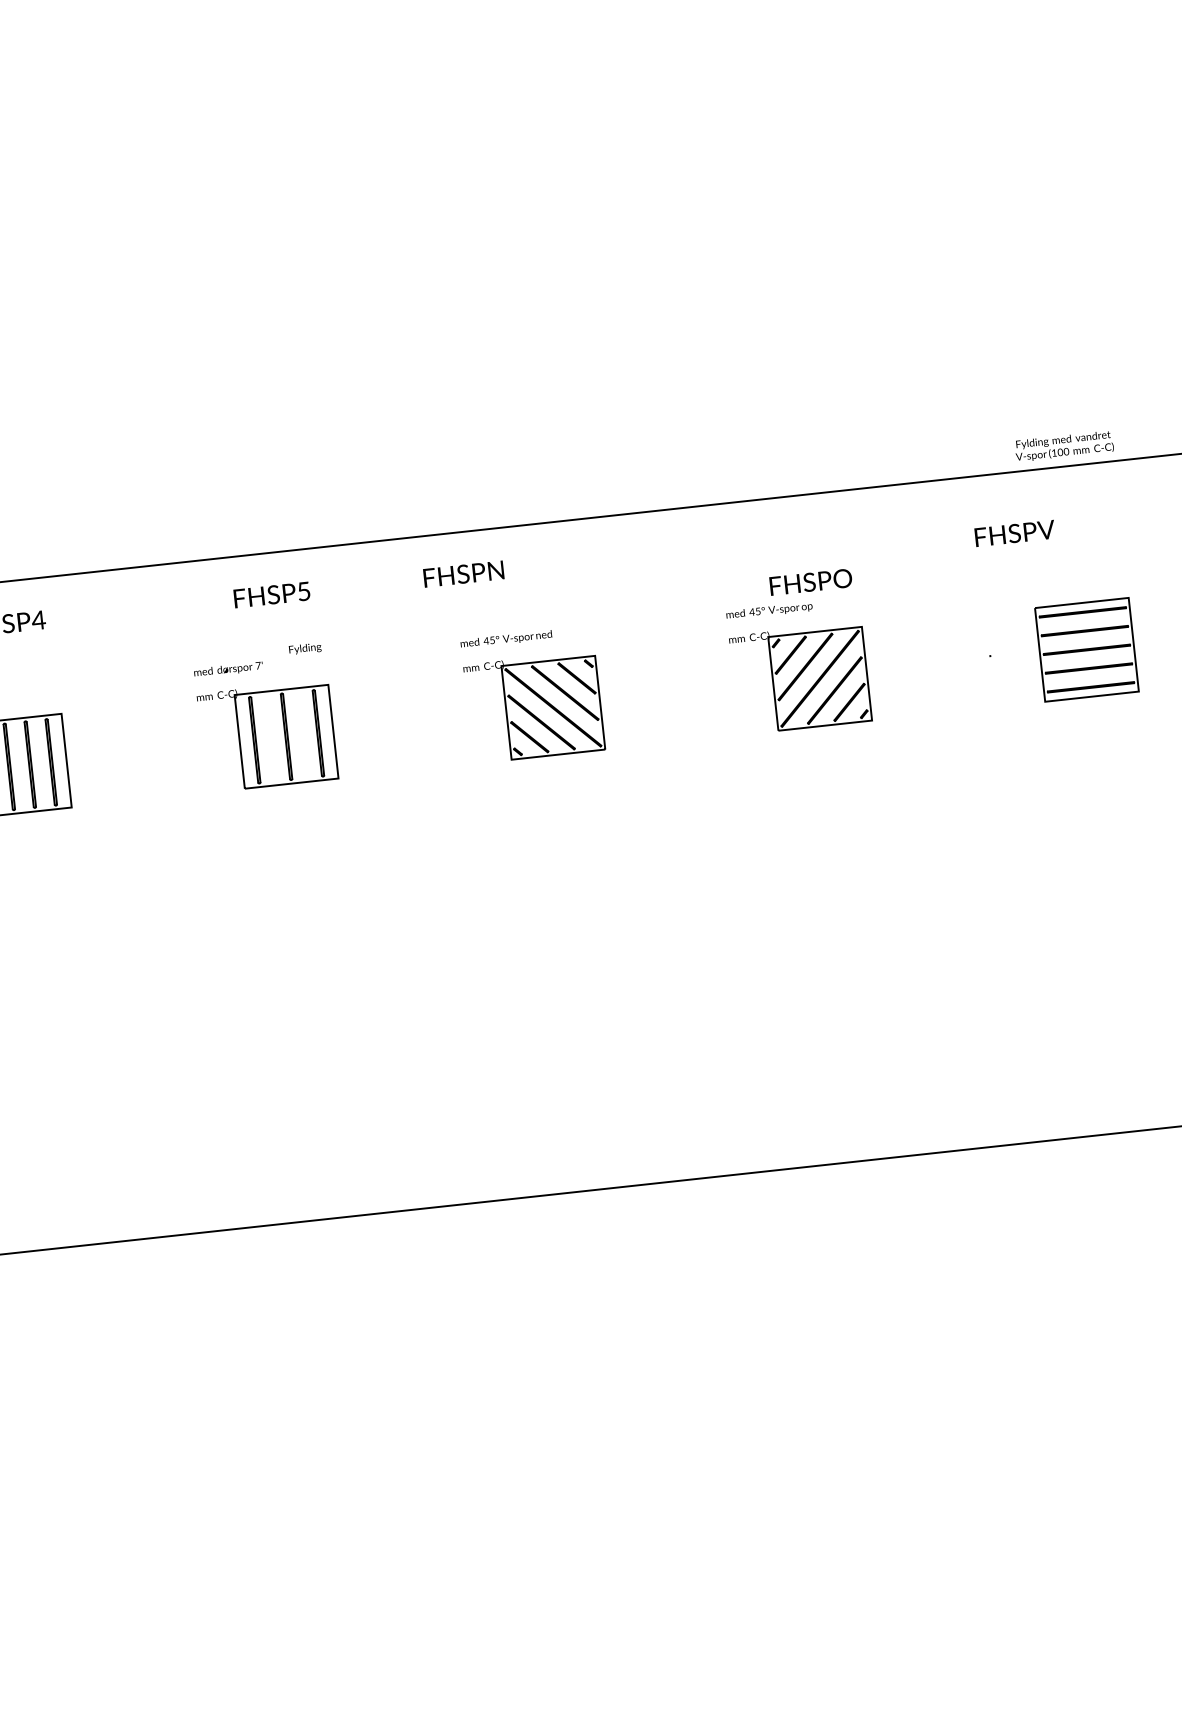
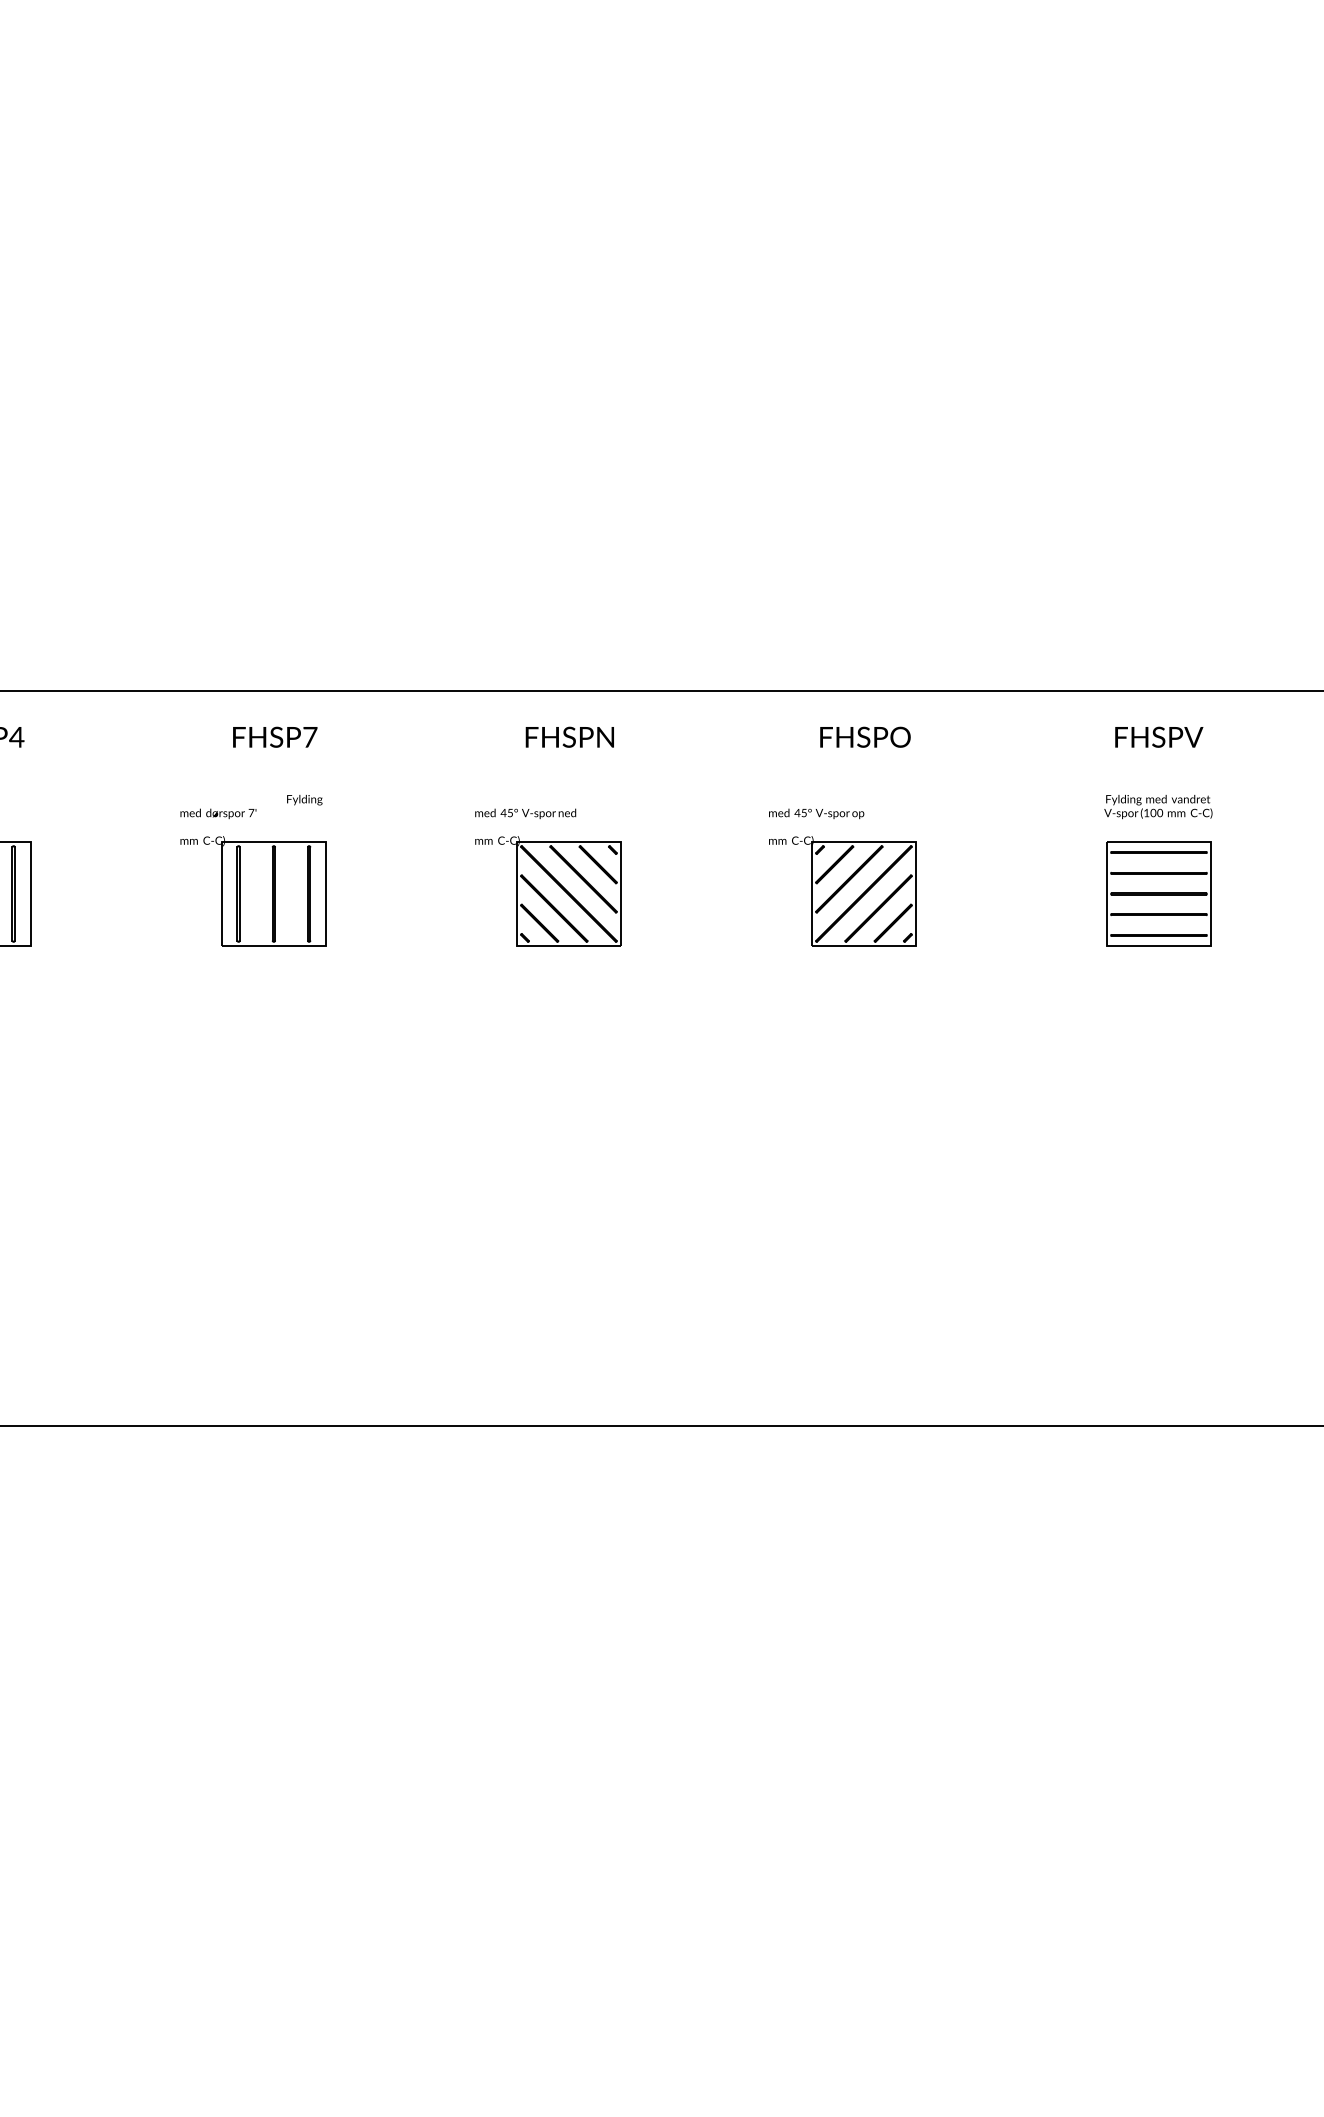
text: (1064, 445) -> (1158, 806), moved
text: (1015, 532) -> (1159, 736), moved
text: (463, 573) -> (569, 736), moved
text: (810, 581) -> (865, 736), moved
text: (304, 591) -> (310, 737), FHSP5 -> FHSP7

